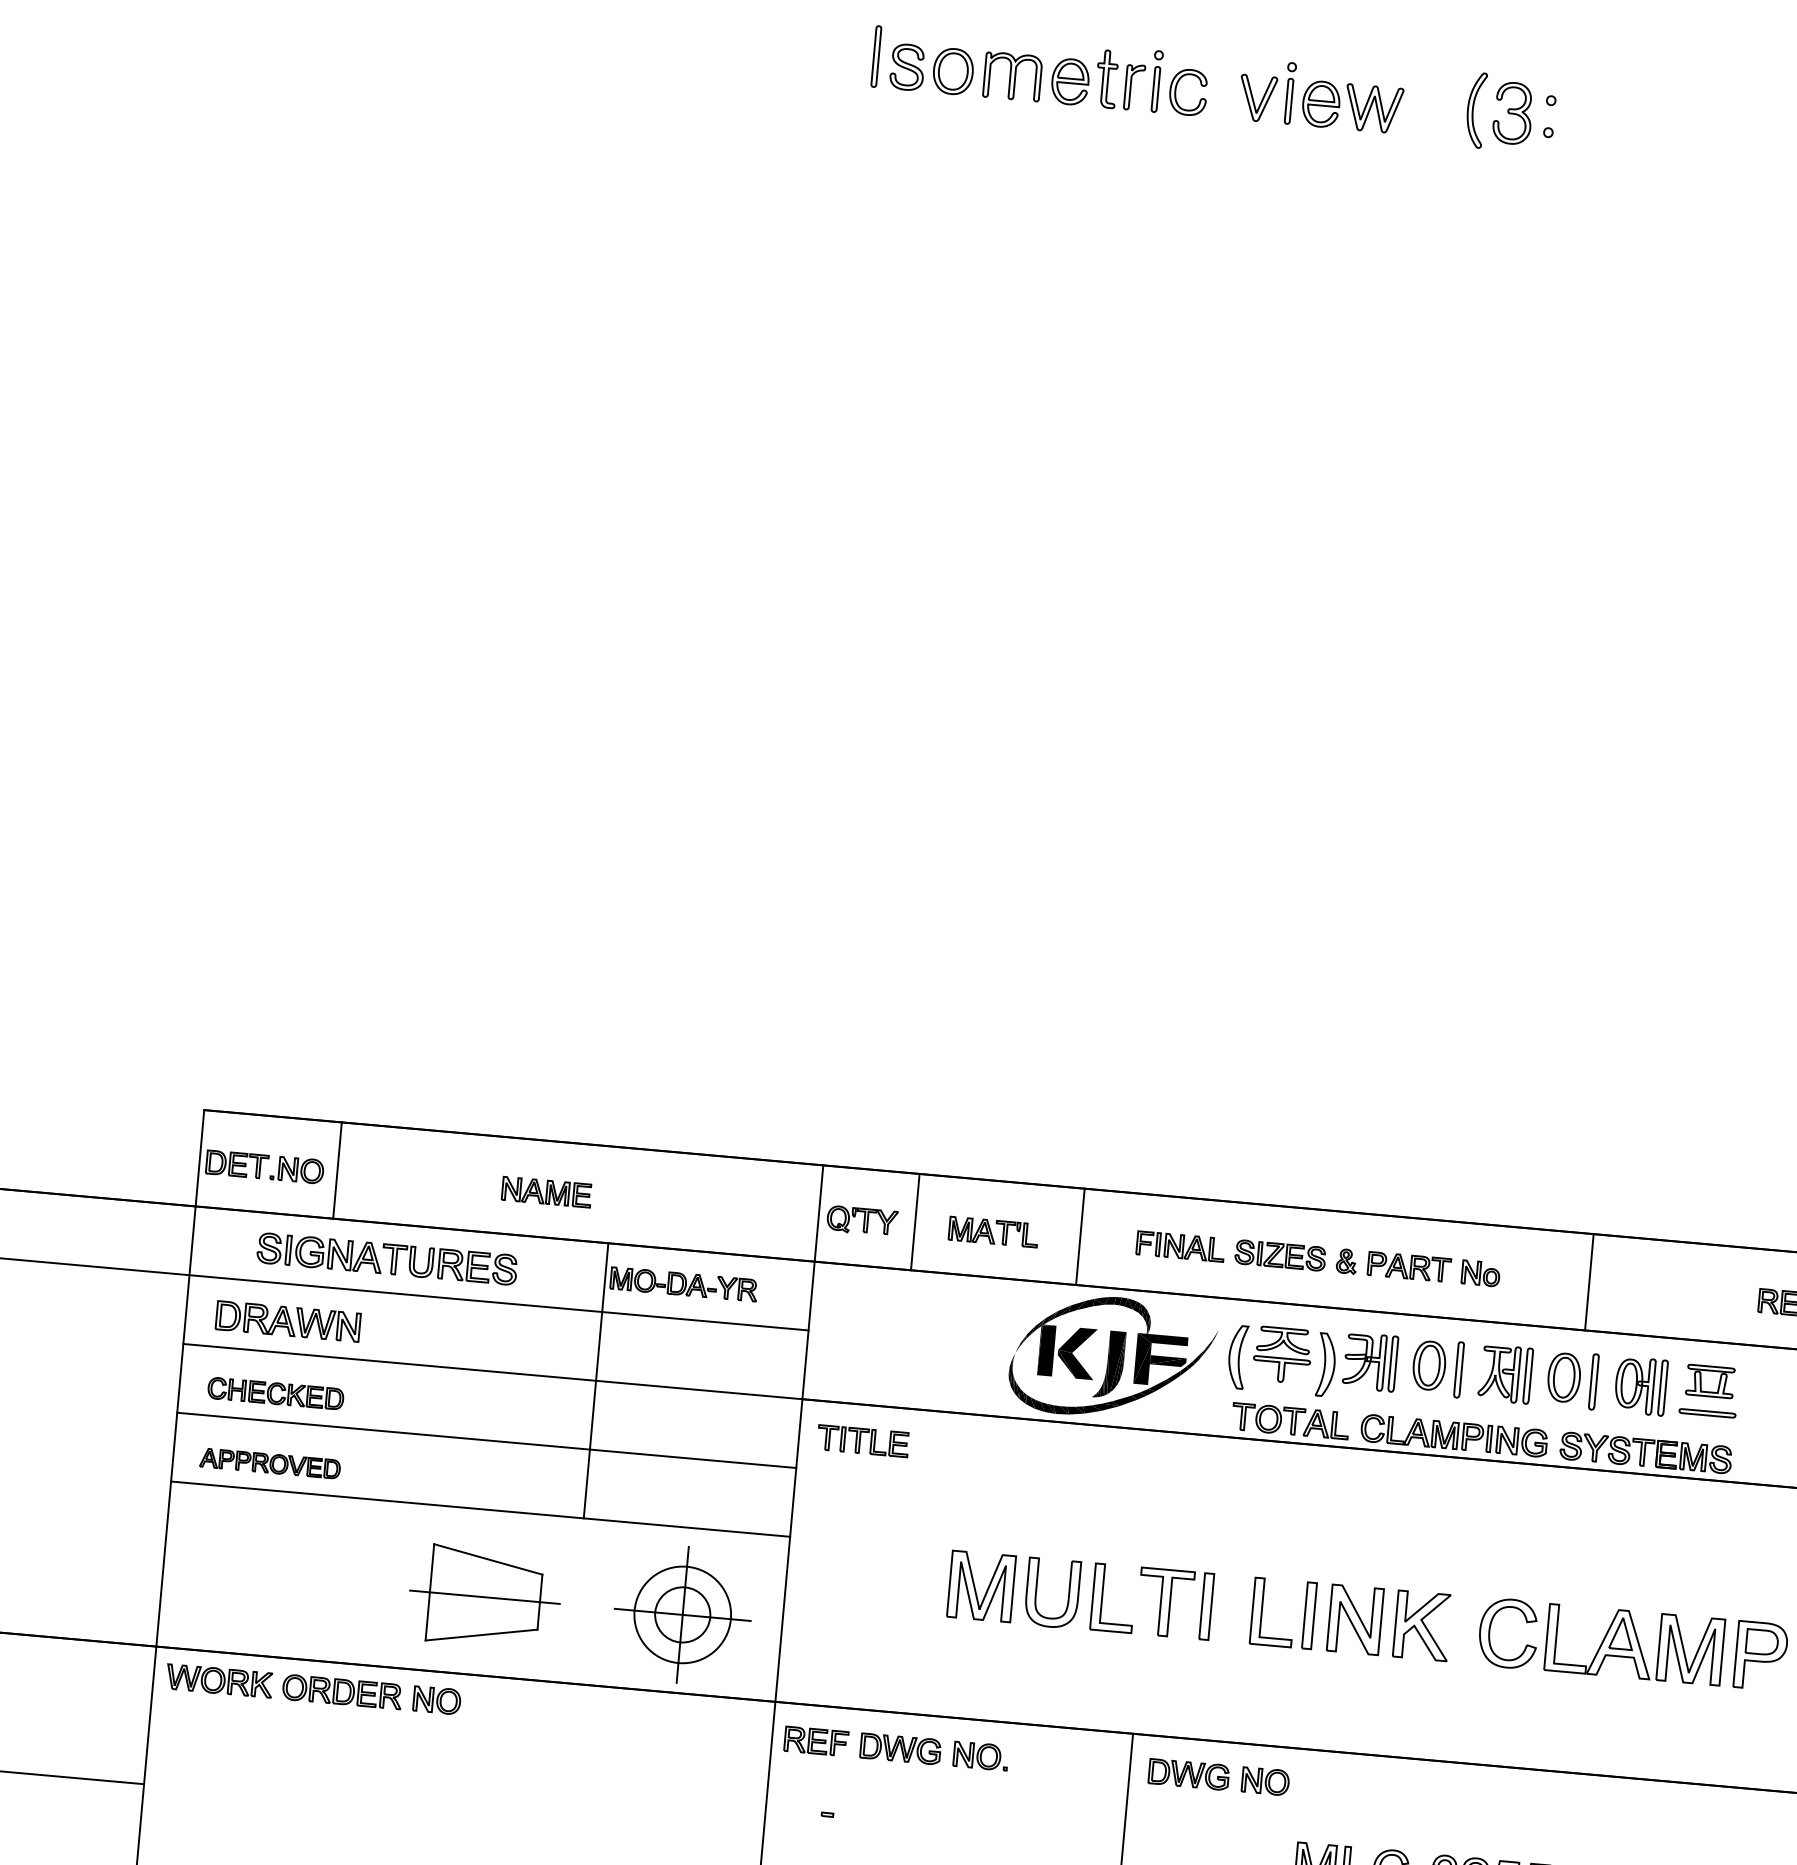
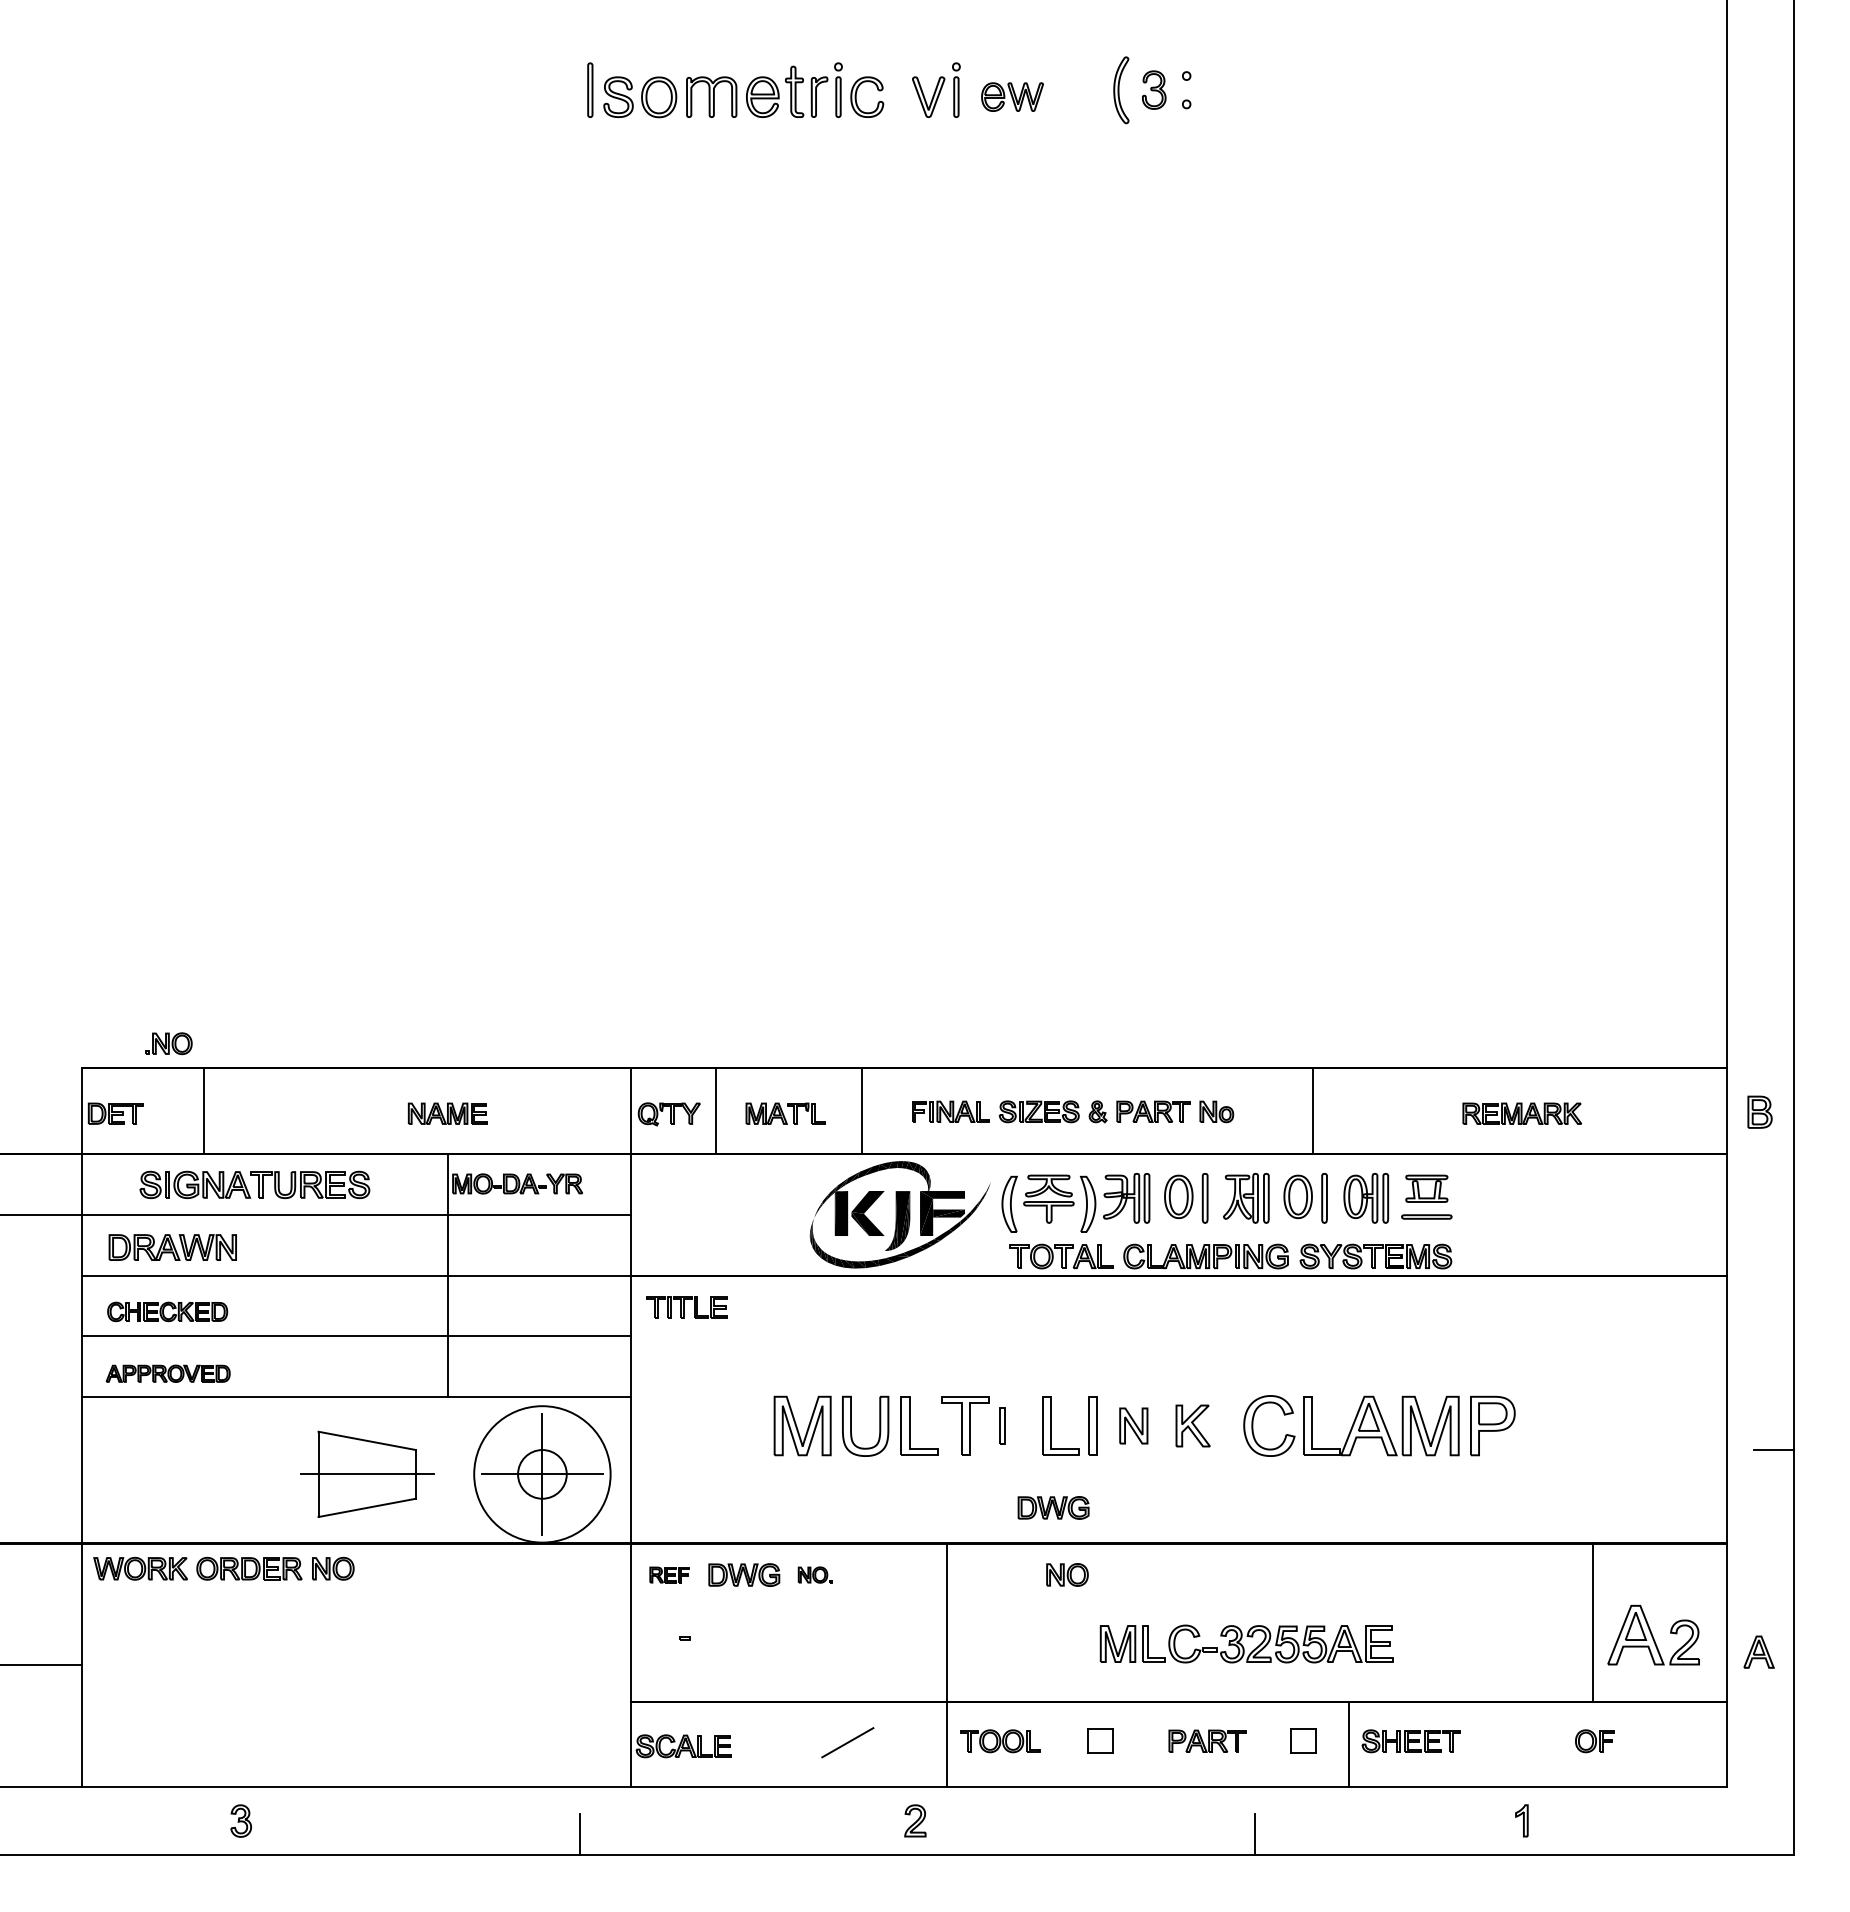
part: (1352, 106) -> (1012, 96), size x0.7
part: (1513, 112) -> (1154, 89), size x0.7
part: (296, 1169) -> (168, 1043), moved
part: (546, 1191) -> (447, 1113), moved
part: (1206, 1605) -> (1001, 1425), size x0.6
circle: (682, 1615) -> (542, 1474), size x1.6
part: (1355, 1619) -> (1133, 1425), size x0.6
part: (1421, 1625) -> (1192, 1425), size x0.7
part: (816, 1740) -> (669, 1574), size x0.7
part: (979, 1755) -> (814, 1574), size x0.7
part: (1188, 1774) -> (1053, 1507), moved

